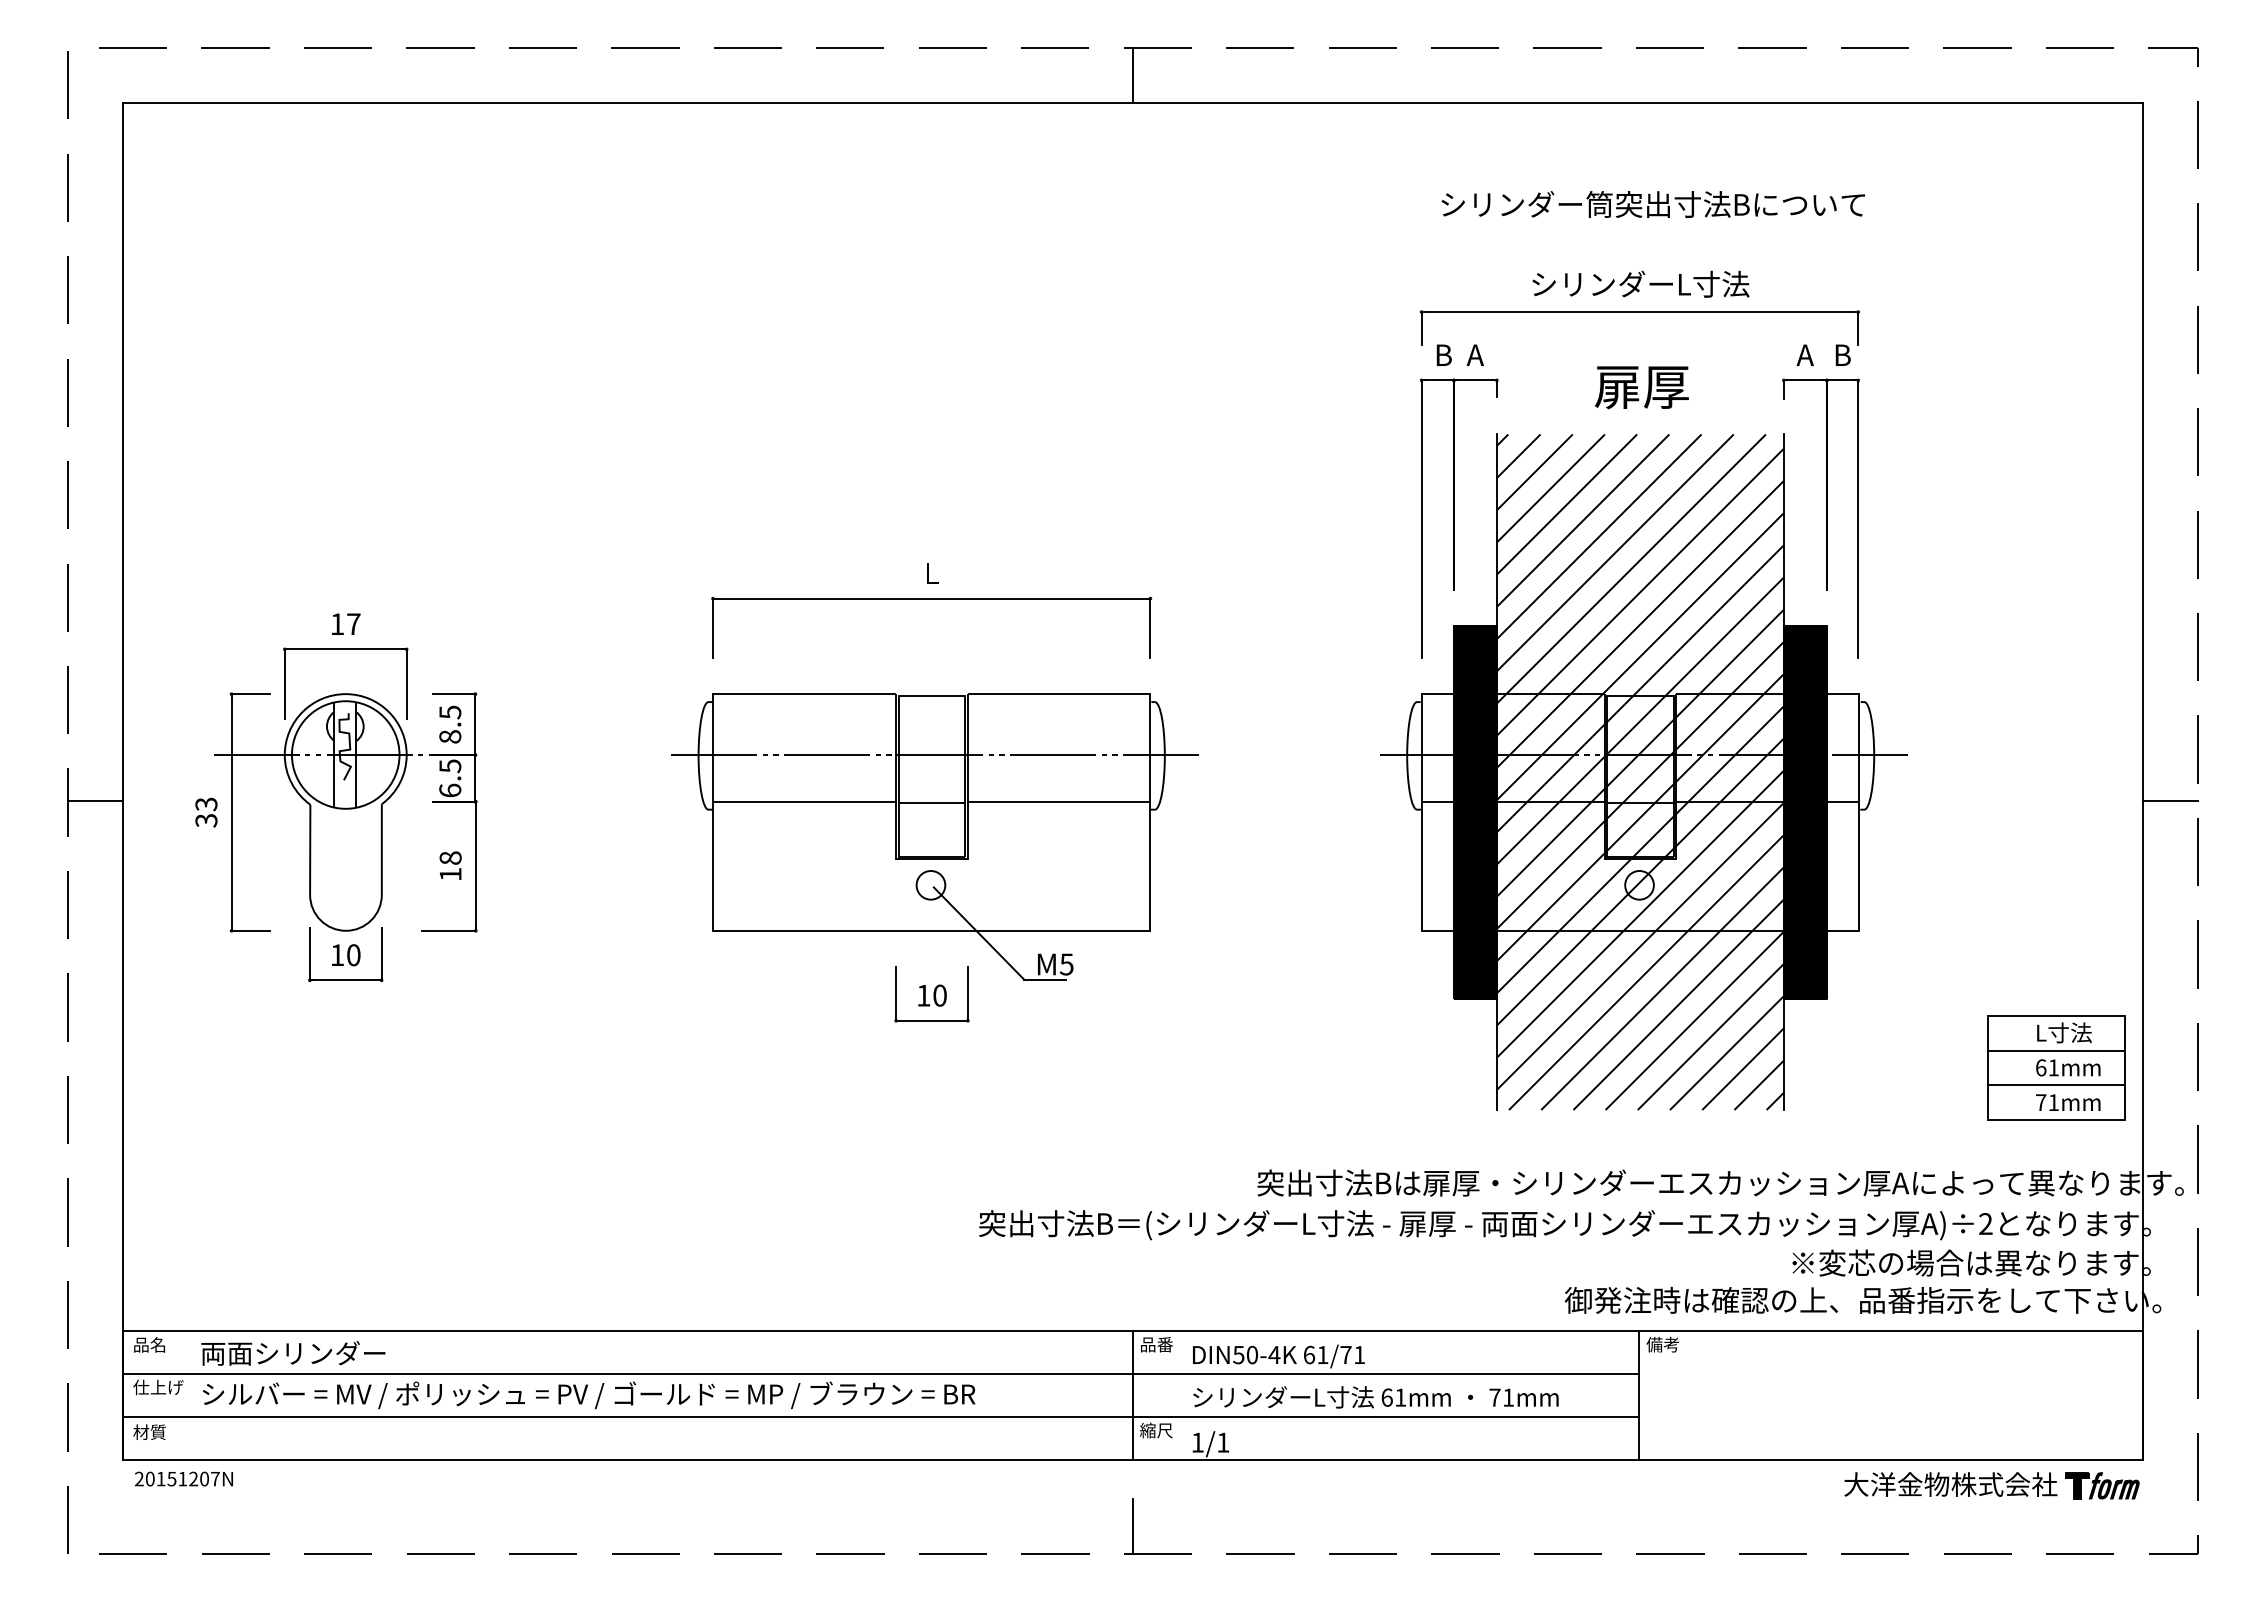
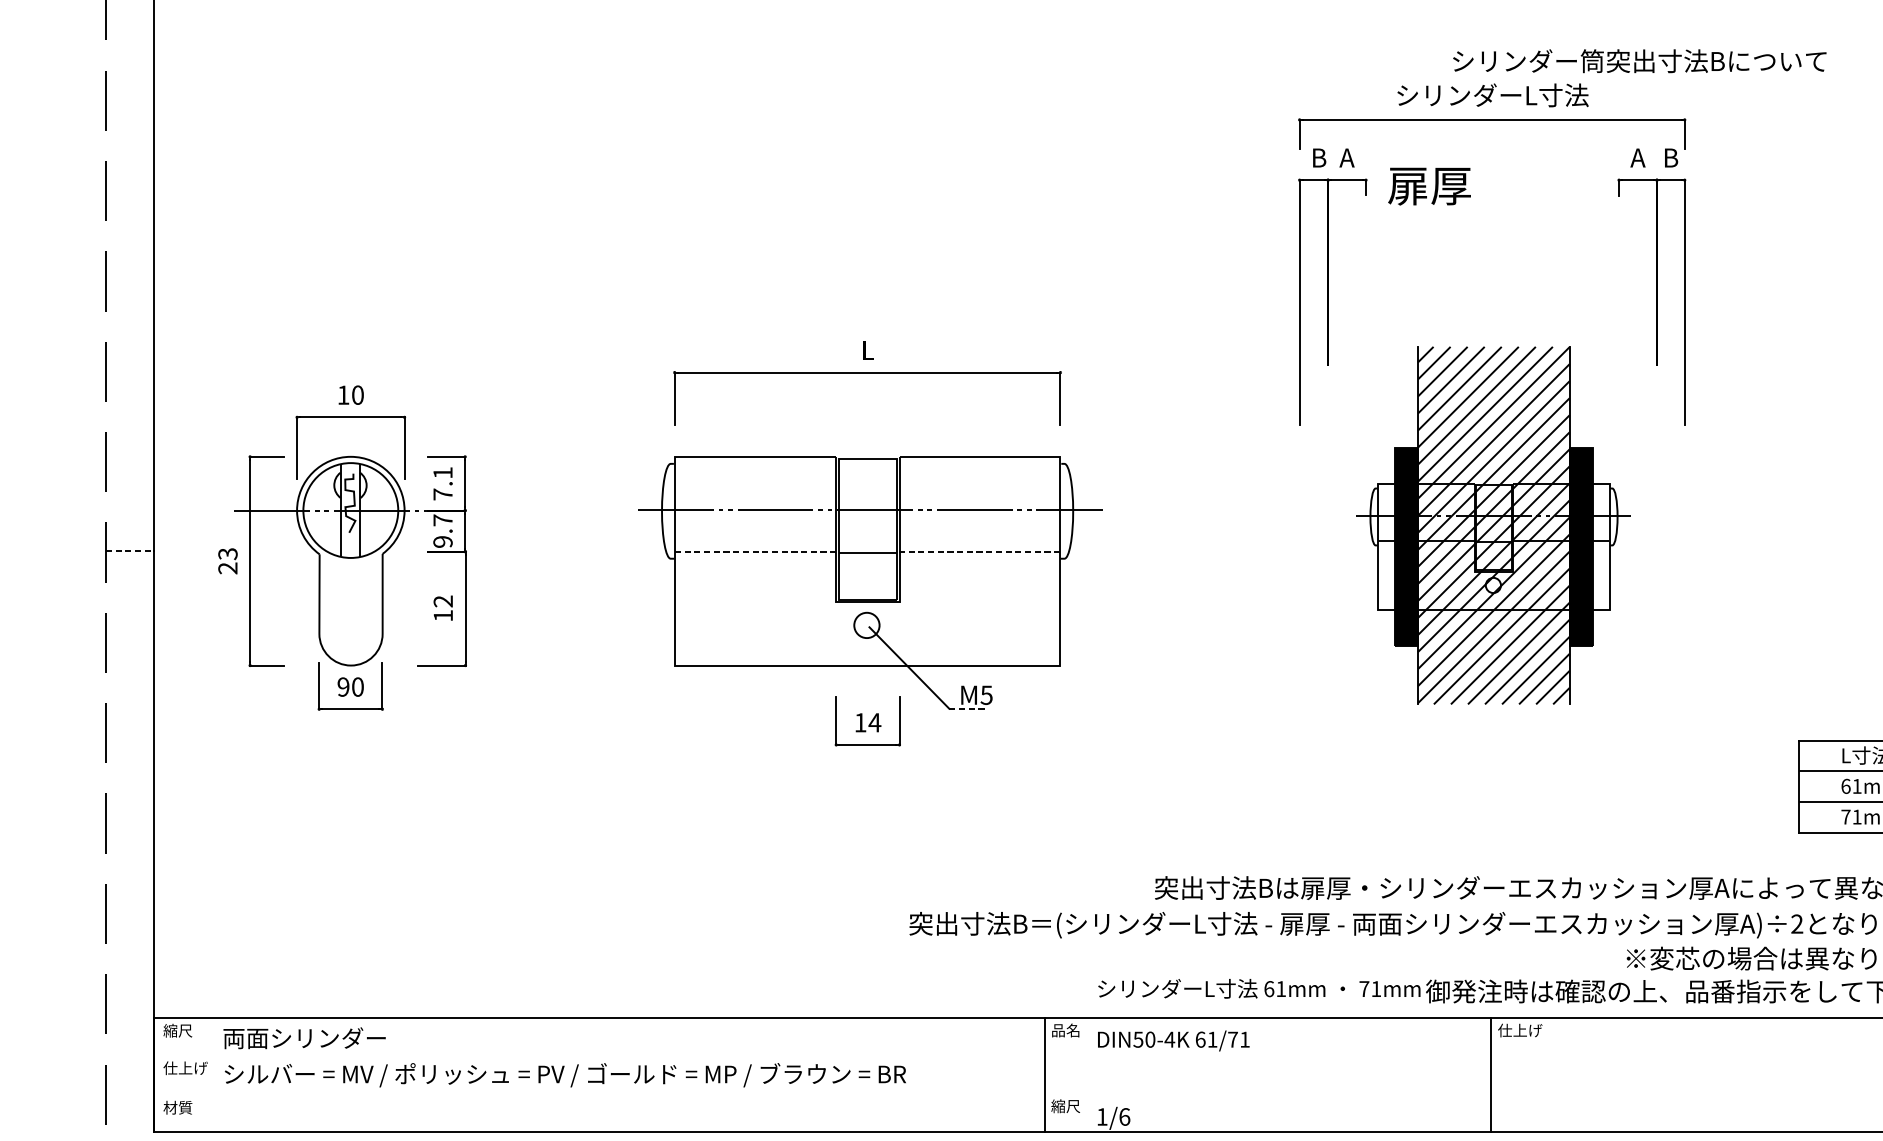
text: (1652, 204) -> (1639, 61), moved
text: (1641, 387) -> (1429, 186), moved
text: (353, 624) -> (357, 395), 17 -> 10
text: (450, 724) -> (443, 483), 8.5 -> 7.1
part: (1643, 771) -> (1495, 525), size x0.6
text: (450, 778) -> (443, 531), 6.5 -> 9.7
line: (95, 801) -> (130, 551), solid -> dashed
line: (805, 802) -> (756, 552), solid -> dashed
line: (1058, 802) -> (979, 552), solid -> dashed
text: (206, 820) -> (228, 568), 33 -> 23
text: (450, 857) -> (443, 600), 18 -> 12
text: (337, 955) -> (343, 687), 10 -> 90
line: (1045, 979) -> (967, 708), solid -> dashed
text: (939, 995) -> (874, 722), 10 -> 14
text: (149, 1344) -> (177, 1030), 品名 -> 縮尺
text: (1164, 1344) -> (1072, 1030), 品番 -> 品名
text: (1671, 1344) -> (1520, 1030), 備考 -> 仕上げ
line: (880, 1374) -> (822, 1056), removed
text: (1375, 1397) -> (1258, 988), moved
line: (880, 1416) -> (822, 1093), removed
text: (1223, 1442) -> (1124, 1116), 1/1 -> 1/6

